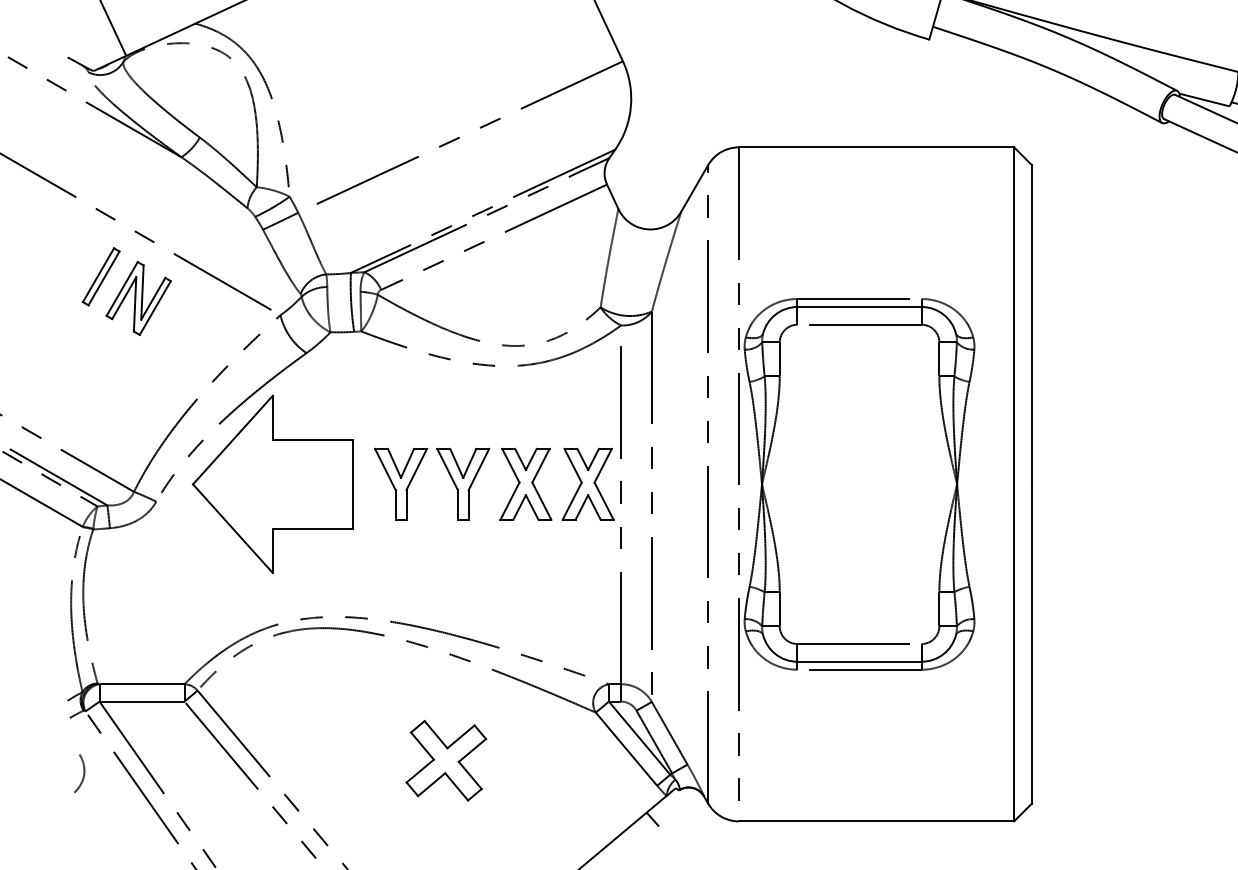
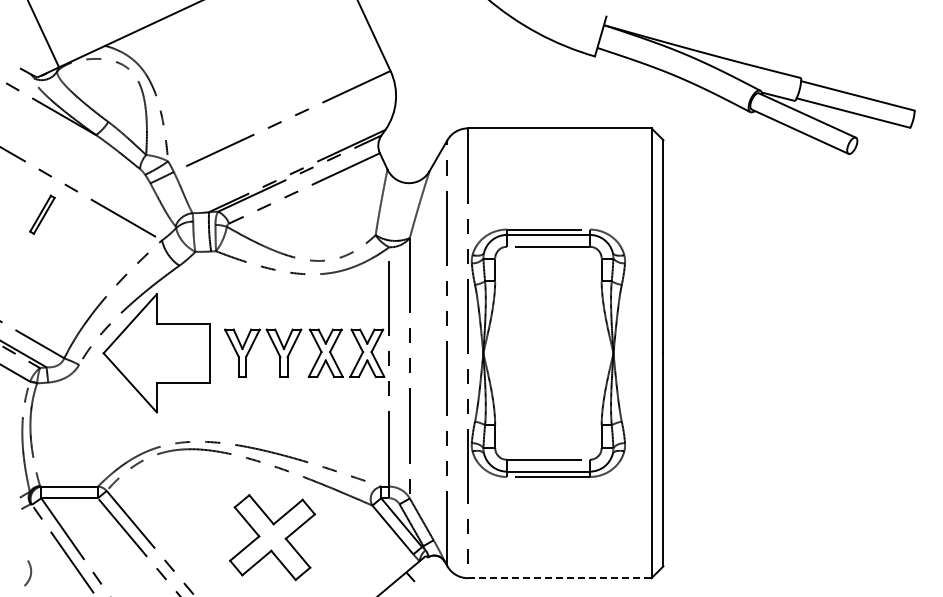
part: (138, 297) -> (67, 228), removed
part: (446, 760) -> (272, 537), size x1.6
curve: (83, 773) -> (30, 573), moved
line: (876, 821) -> (559, 578), solid -> dashed

